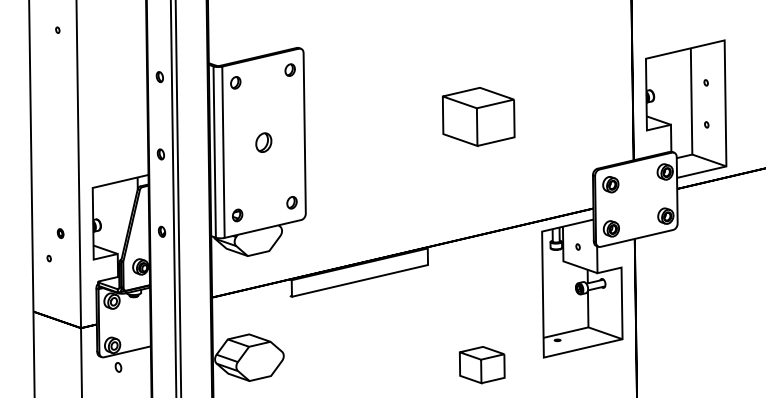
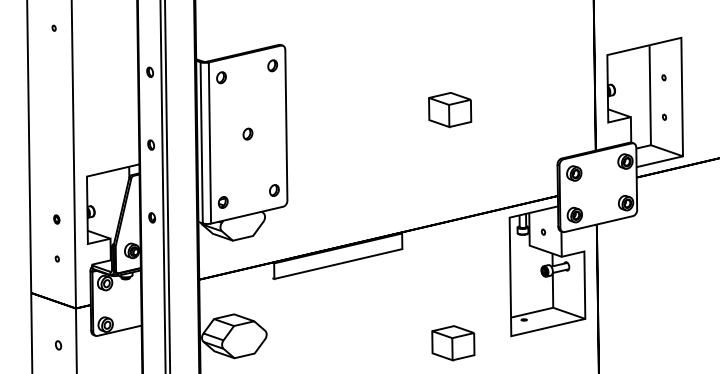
part: (478, 117) -> (449, 110), size x0.62
part: (263, 142) -> (247, 133), size x0.62
part: (48, 258) -> (56, 258), moved
part: (118, 367) -> (58, 345), moved

